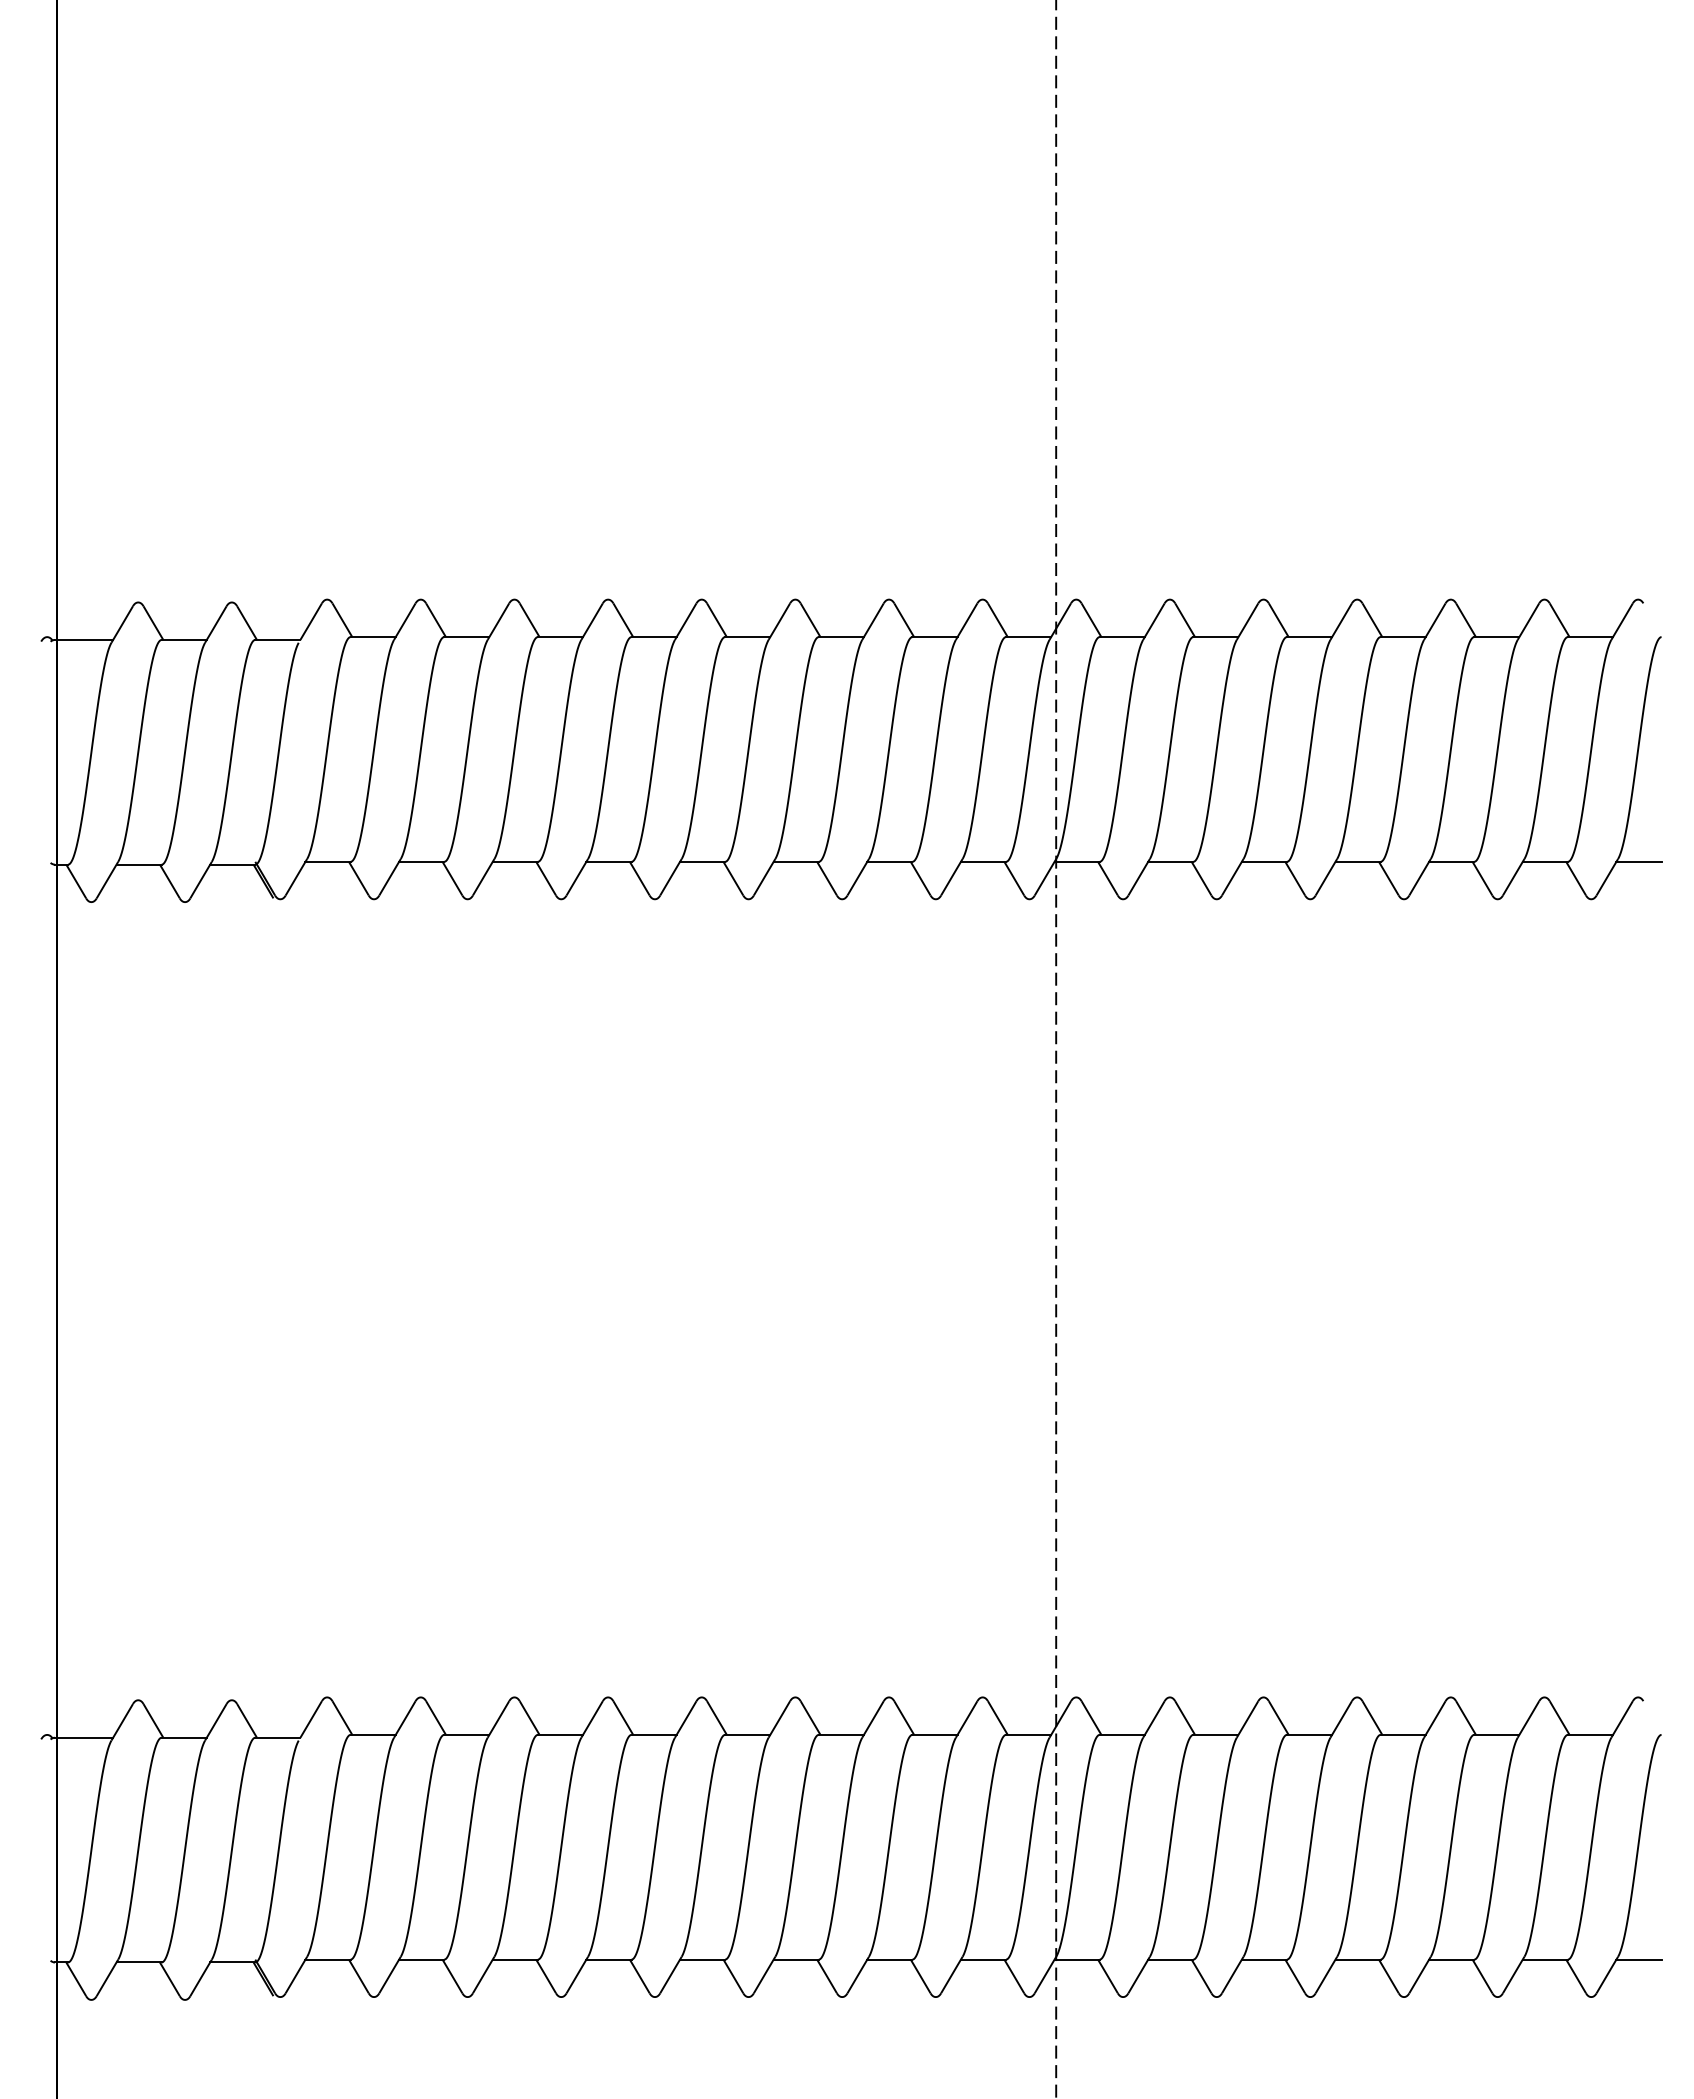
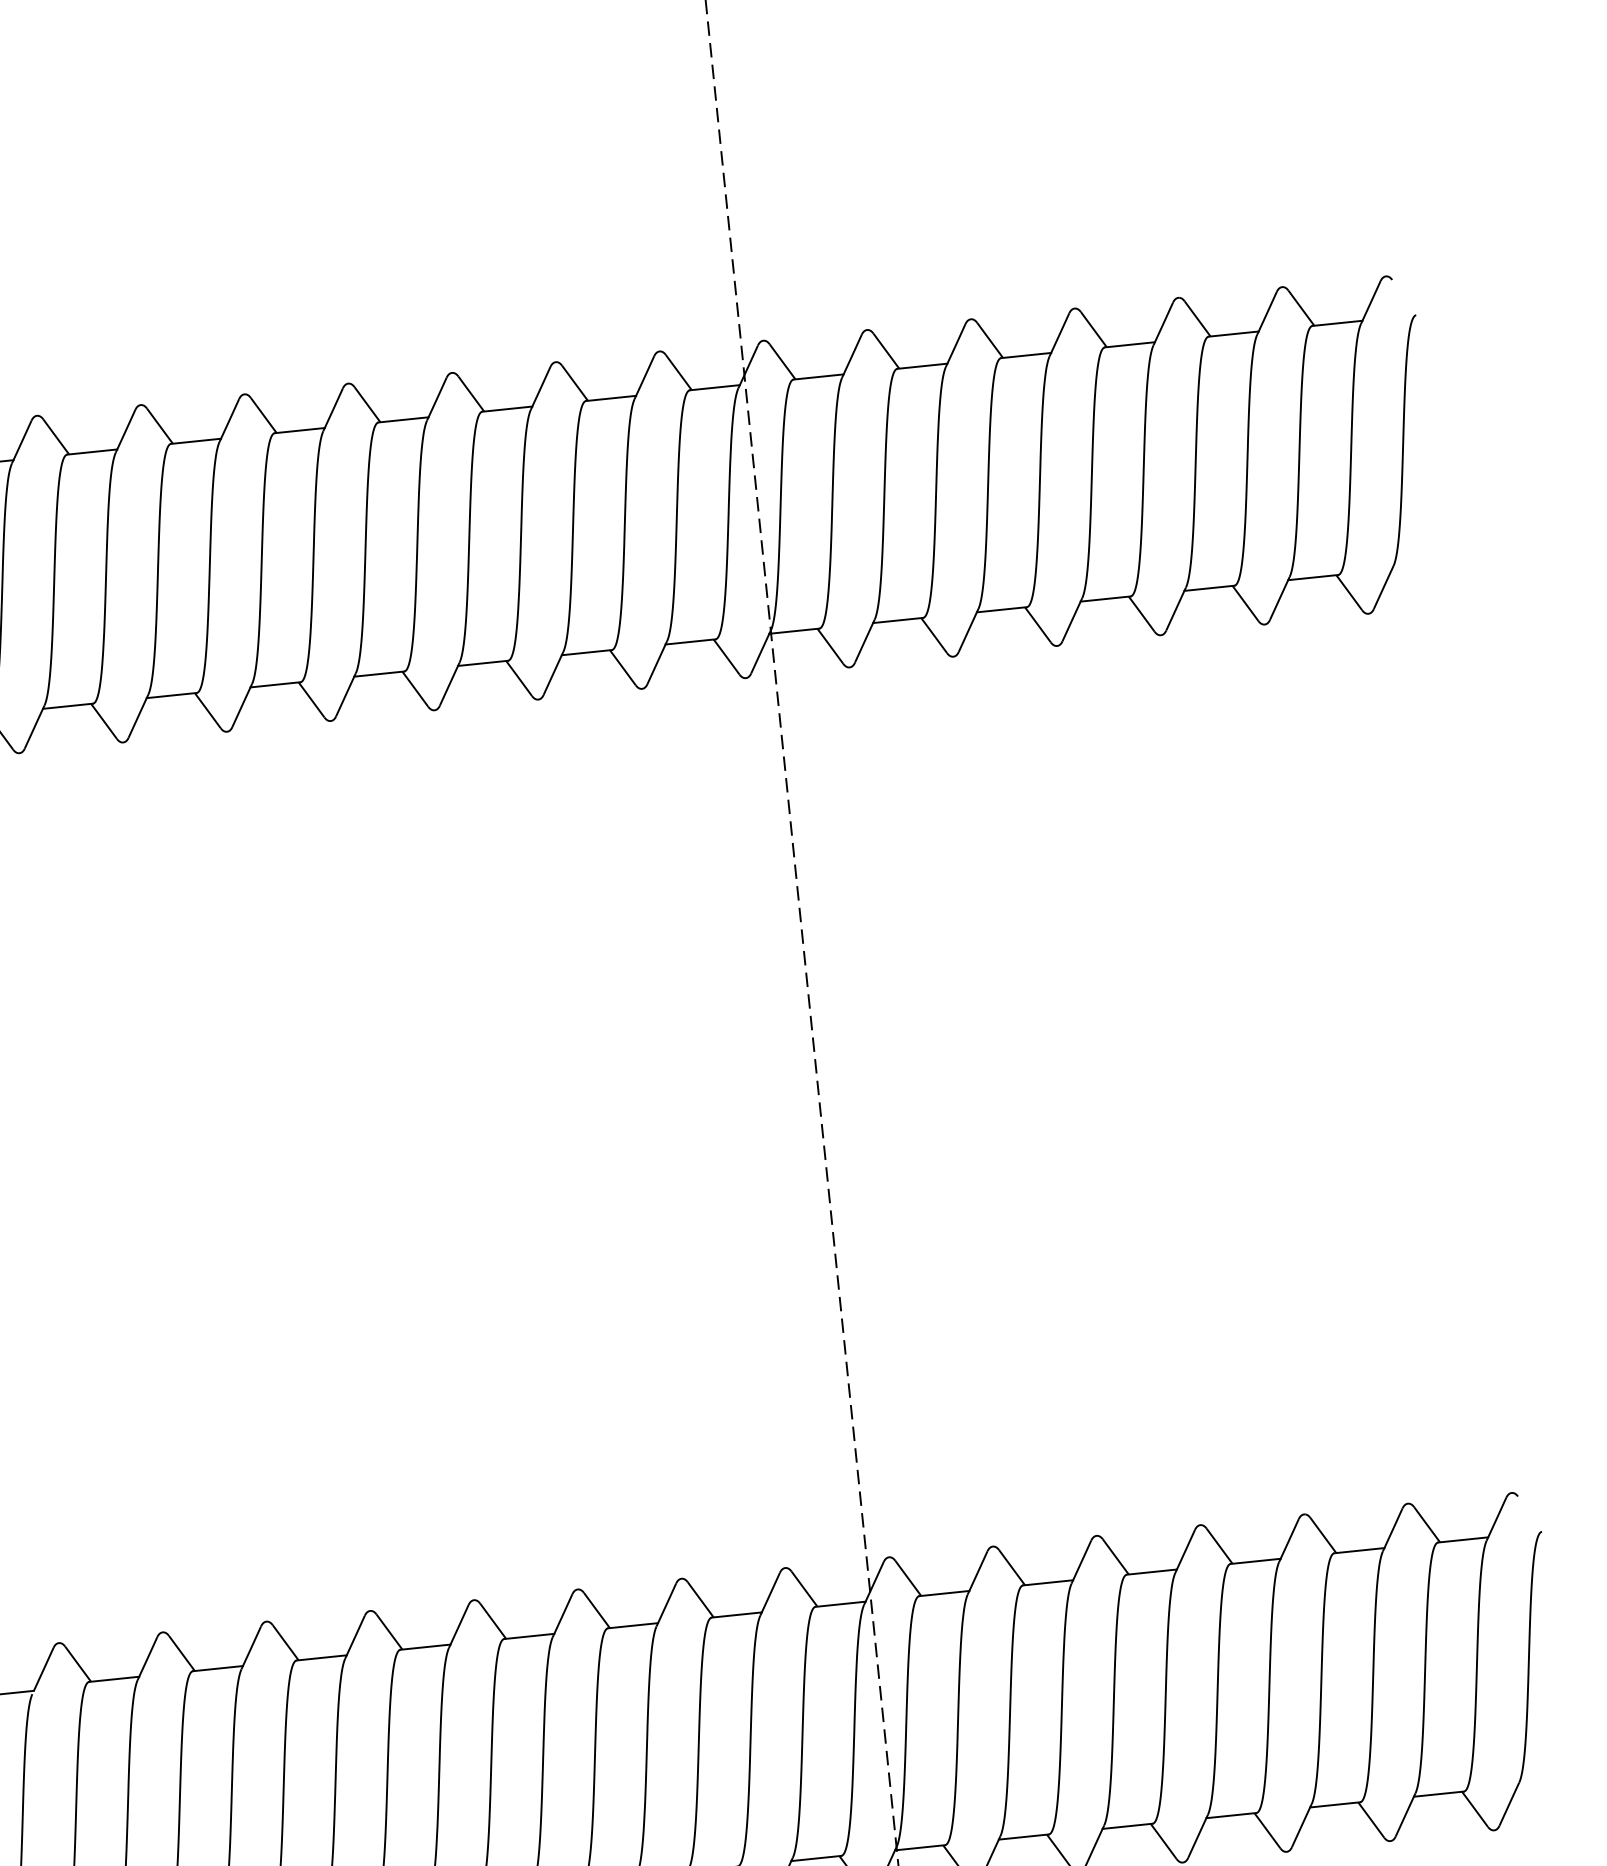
line: (1638, 861) -> (1416, 566), removed
line: (1638, 1959) -> (1542, 1783), removed

